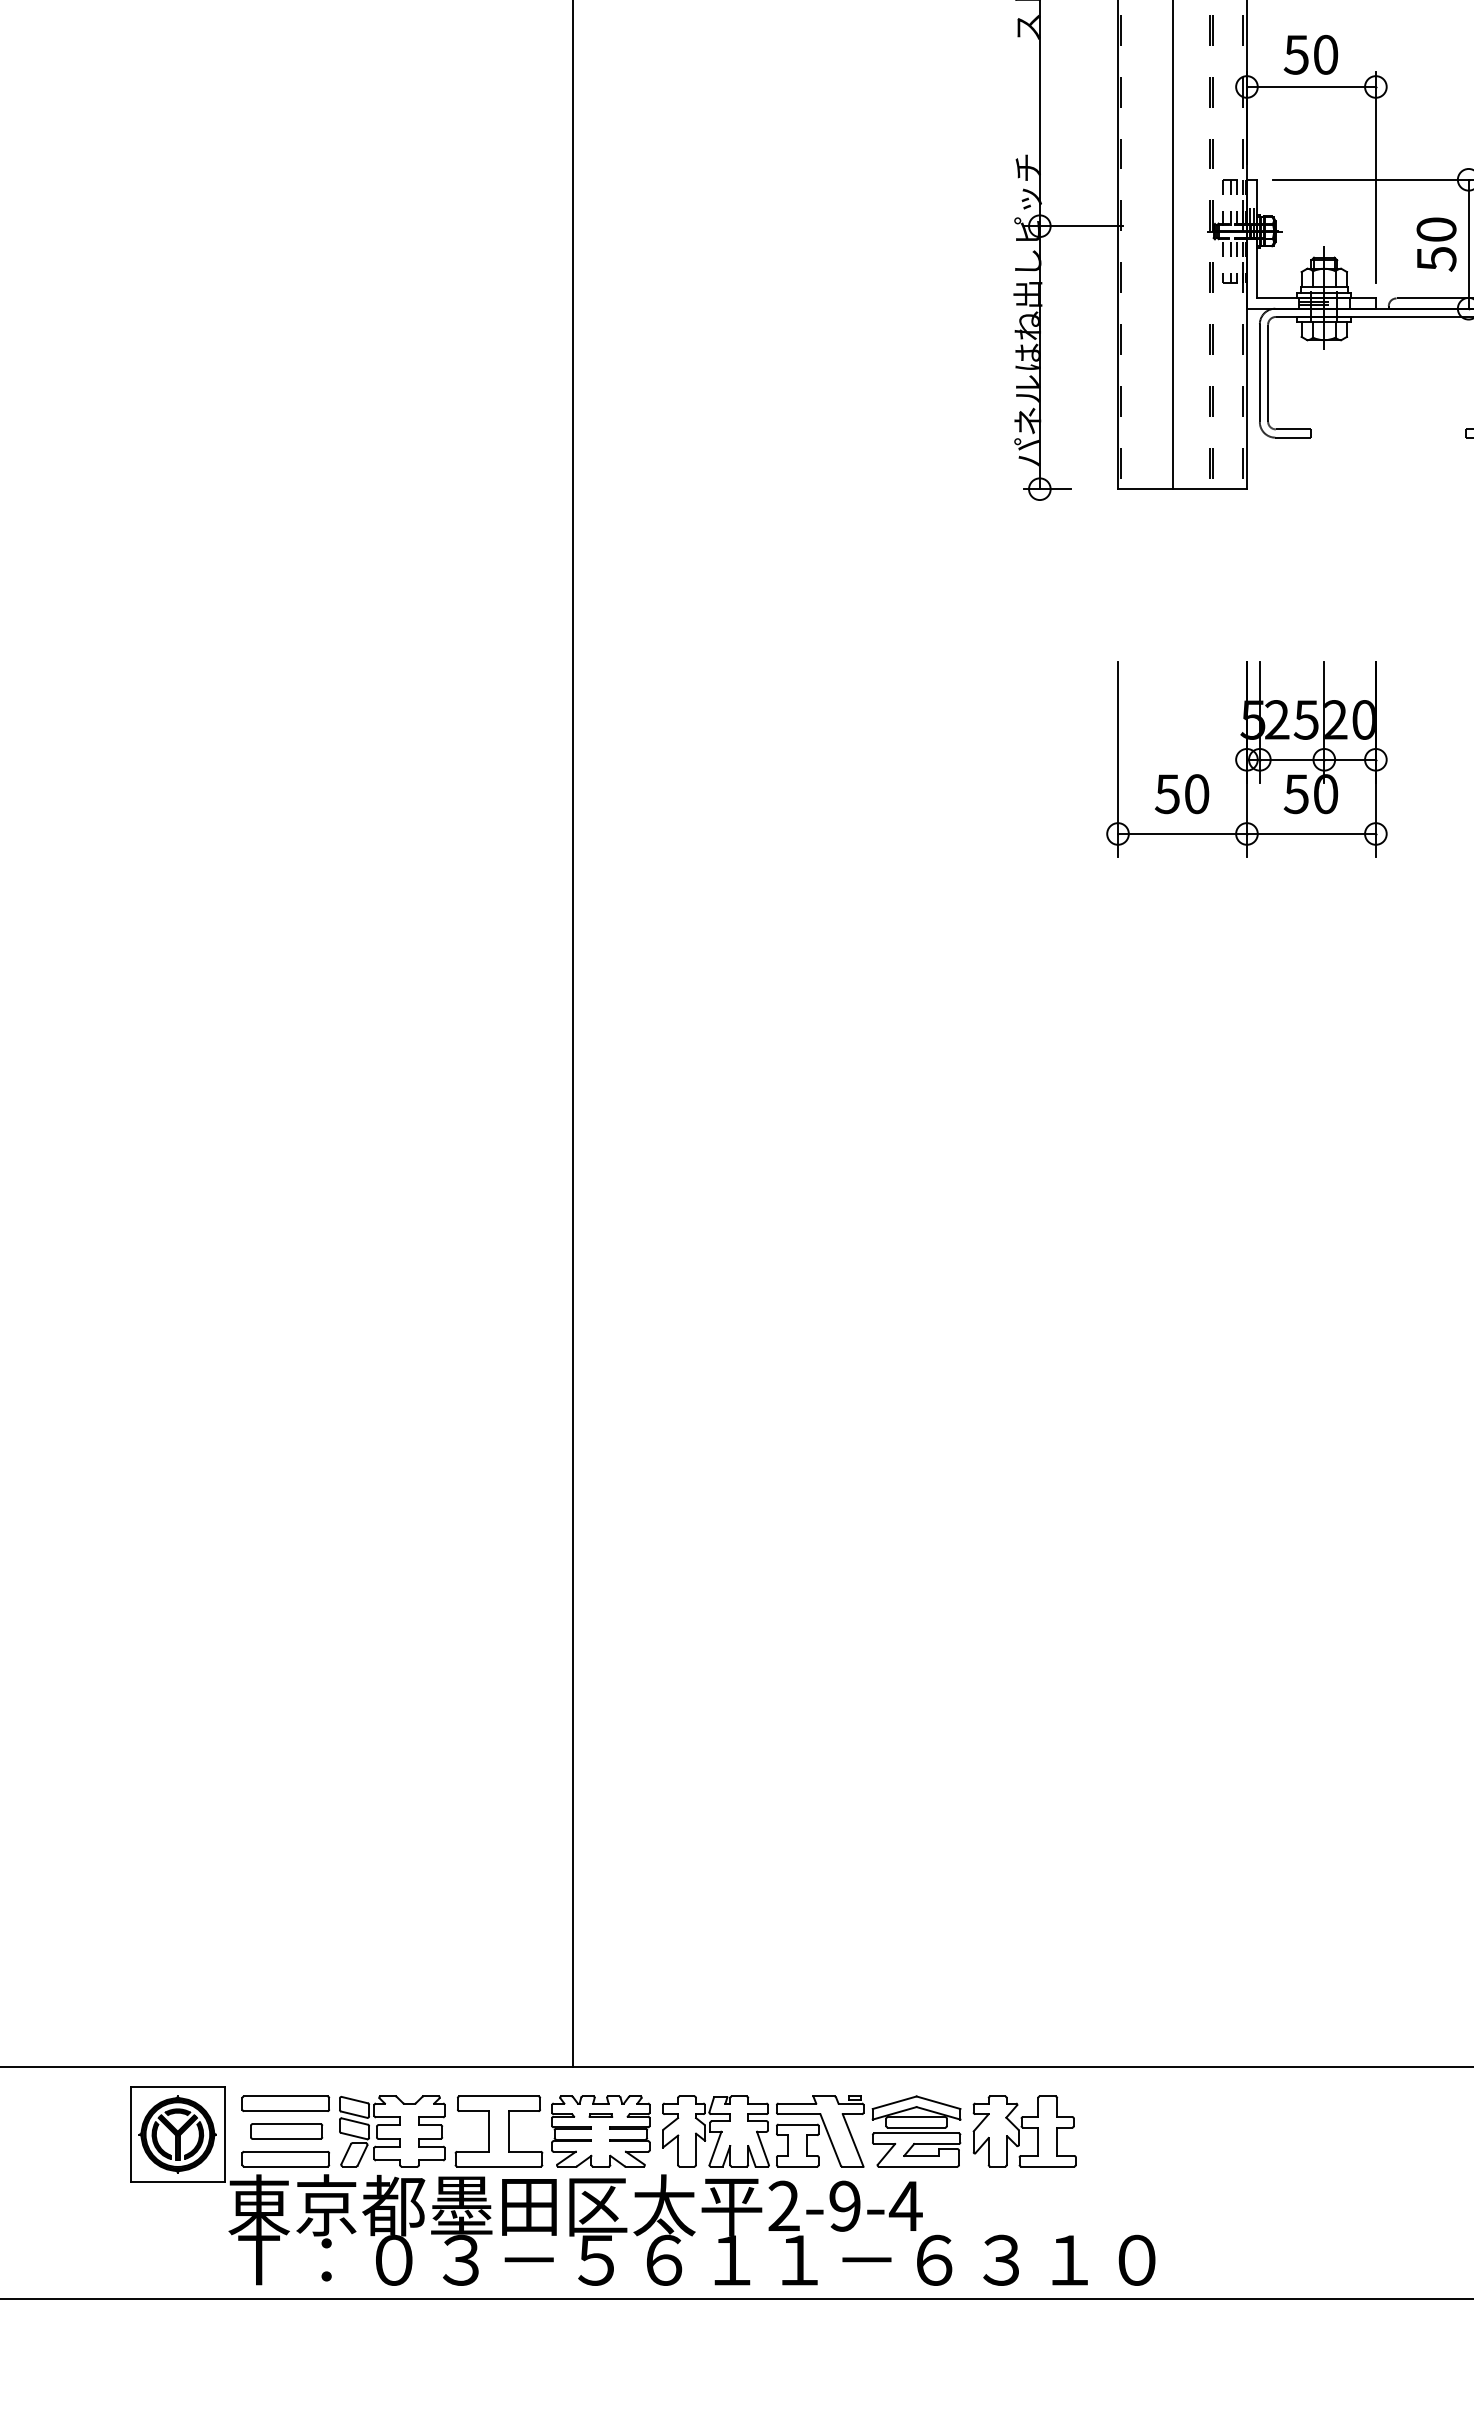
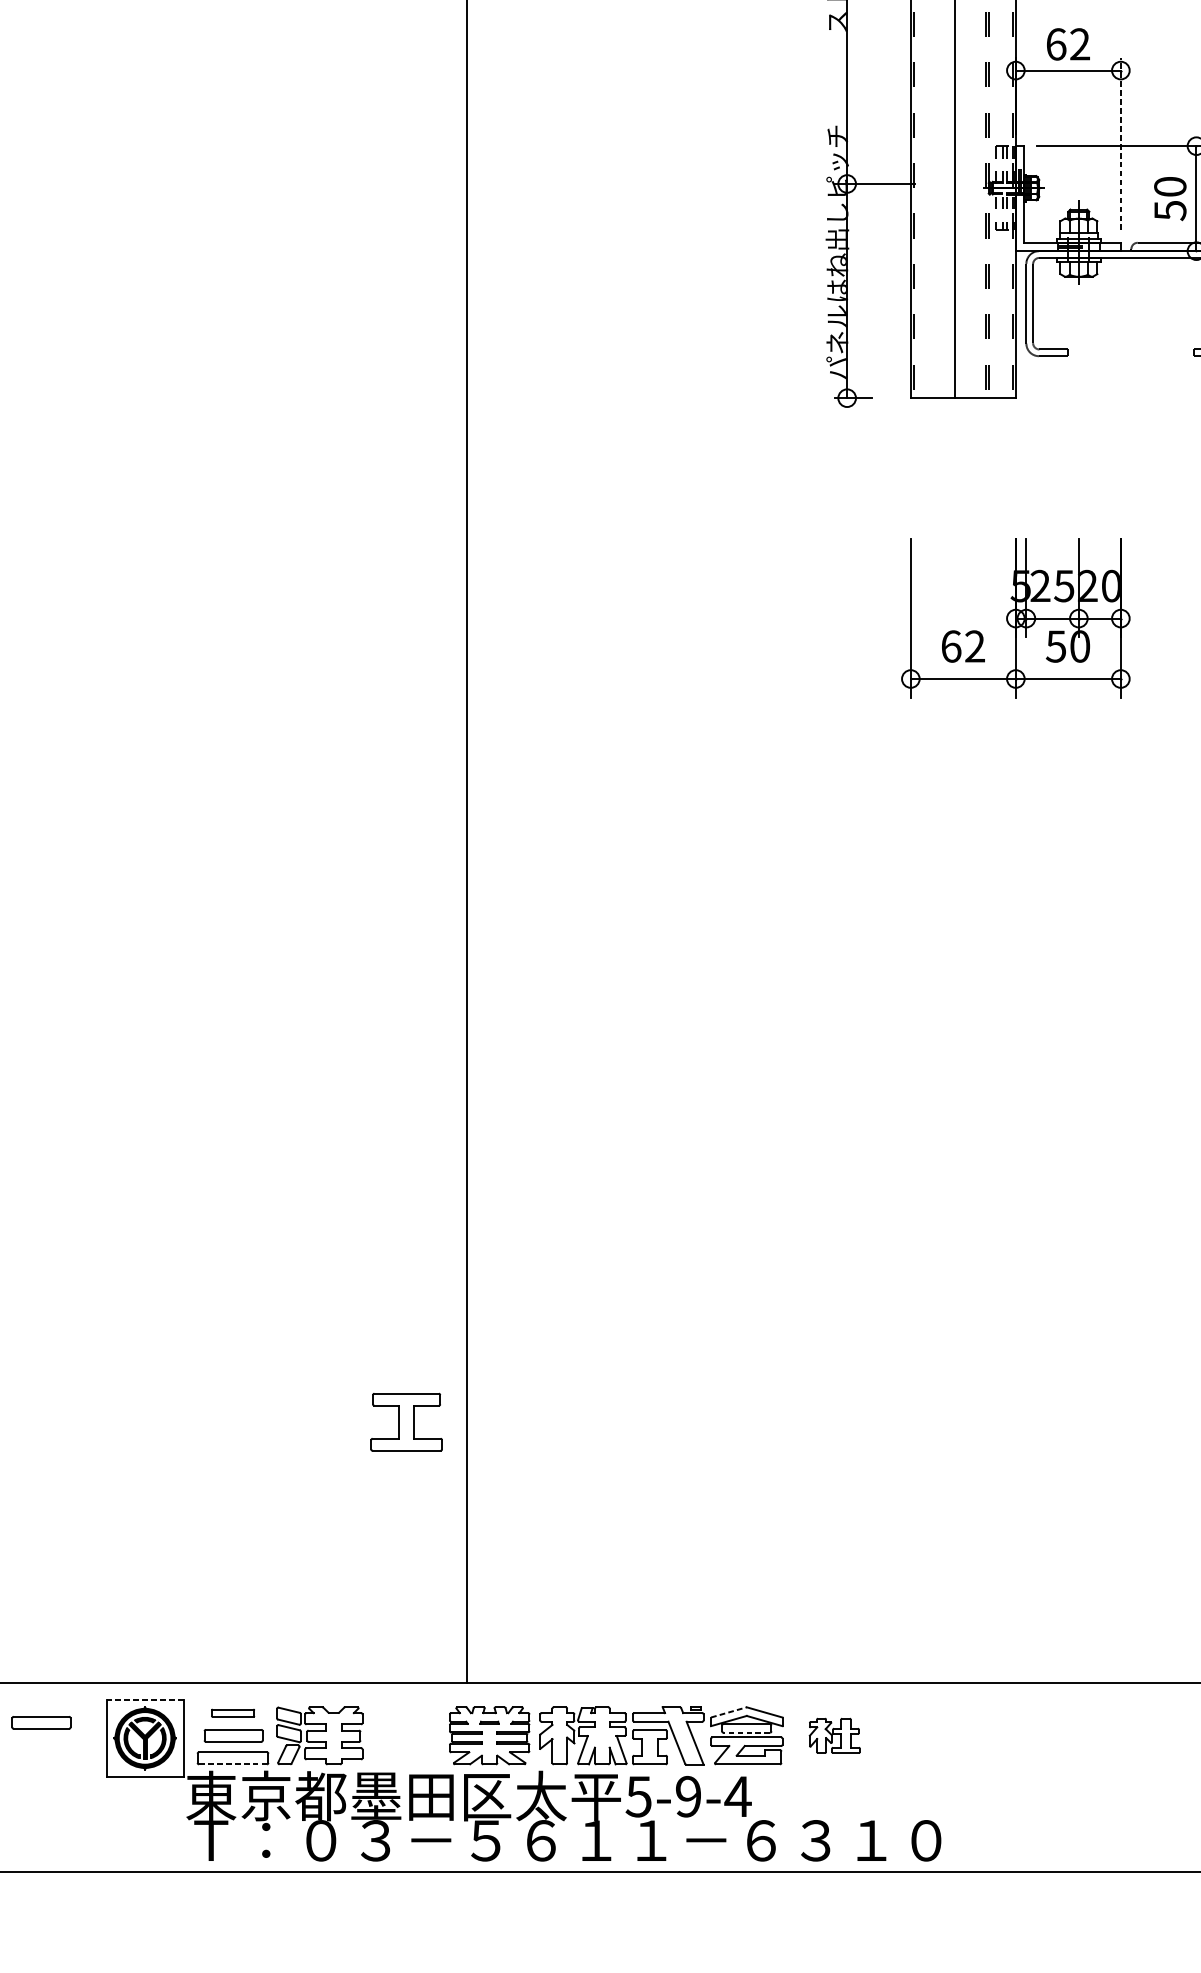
text: (1310, 54) -> (1067, 44), 50 -> 62
line: (1375, 177) -> (1120, 144), solid -> dashed
text: (1182, 794) -> (963, 646), 50 -> 62
line: (177, 2086) -> (144, 1699), solid -> dashed
line: (894, 2102) -> (728, 1712), solid -> dashed
part: (285, 2103) -> (232, 1713), size x0.6
part: (50, 2115) -> (41, 1722), added
line: (916, 2127) -> (746, 1732), solid -> dashed
part: (498, 2131) -> (406, 1422), moved
part: (1024, 2131) -> (834, 1735), size x0.6
line: (285, 2166) -> (232, 1764), solid -> dashed
text: (783, 2205) -> (638, 1796), 2-9-4 -> 5-9-4

